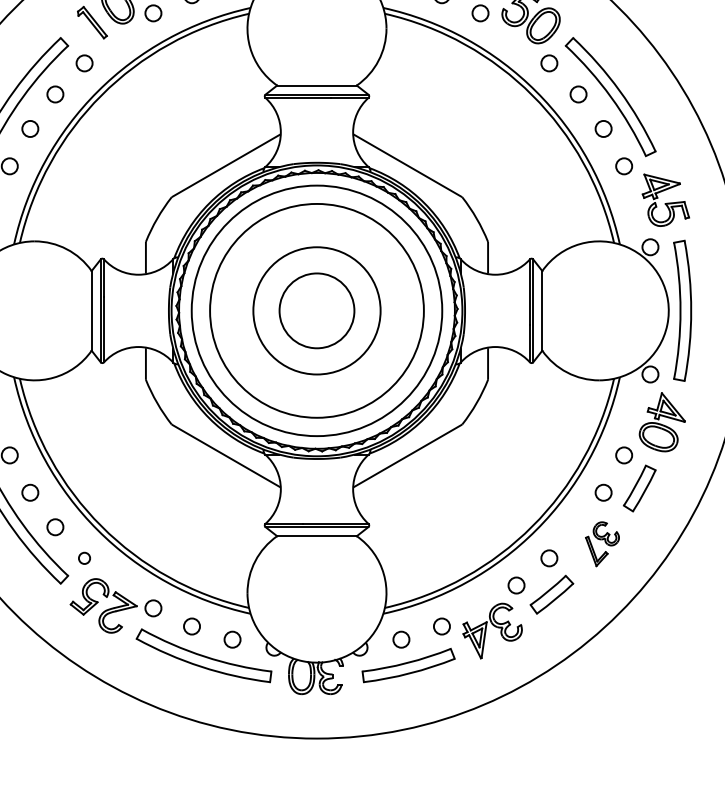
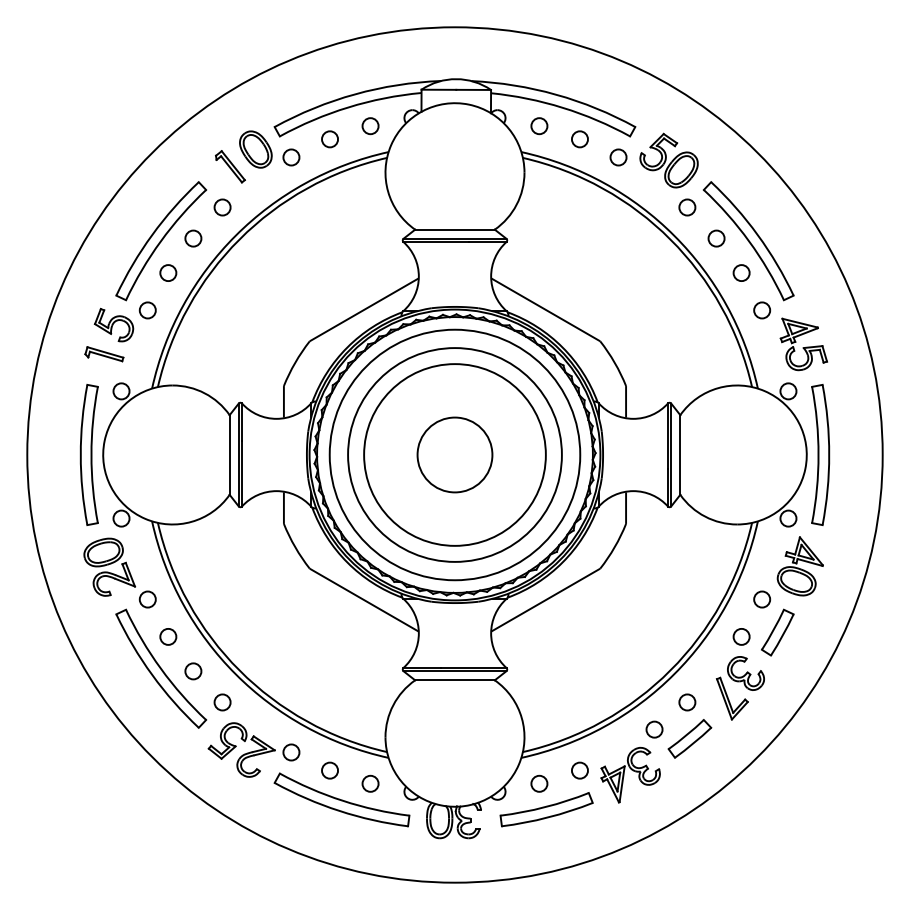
circle: (316, 310) -> (454, 454), size x1.43
part: (602, 544) -> (740, 688), size x1.43
circle: (84, 558) -> (222, 702), size x1.43

